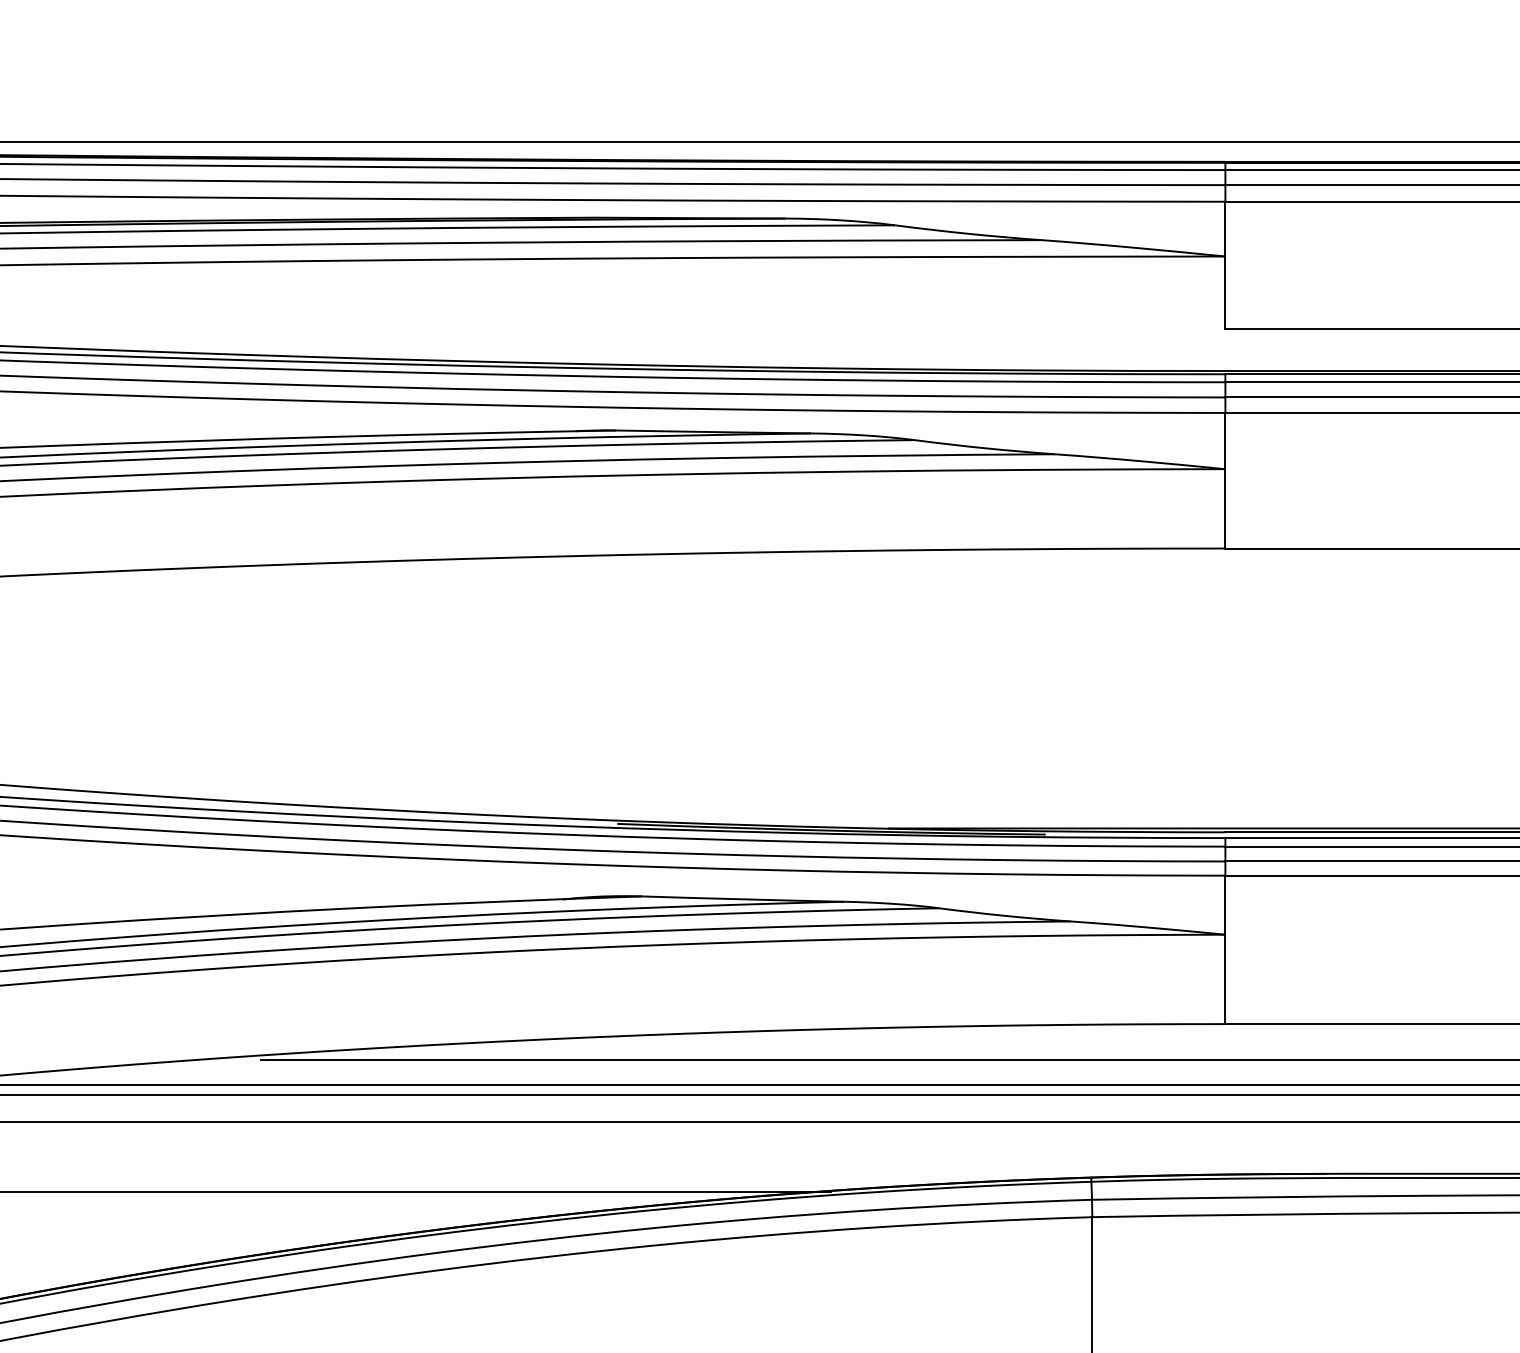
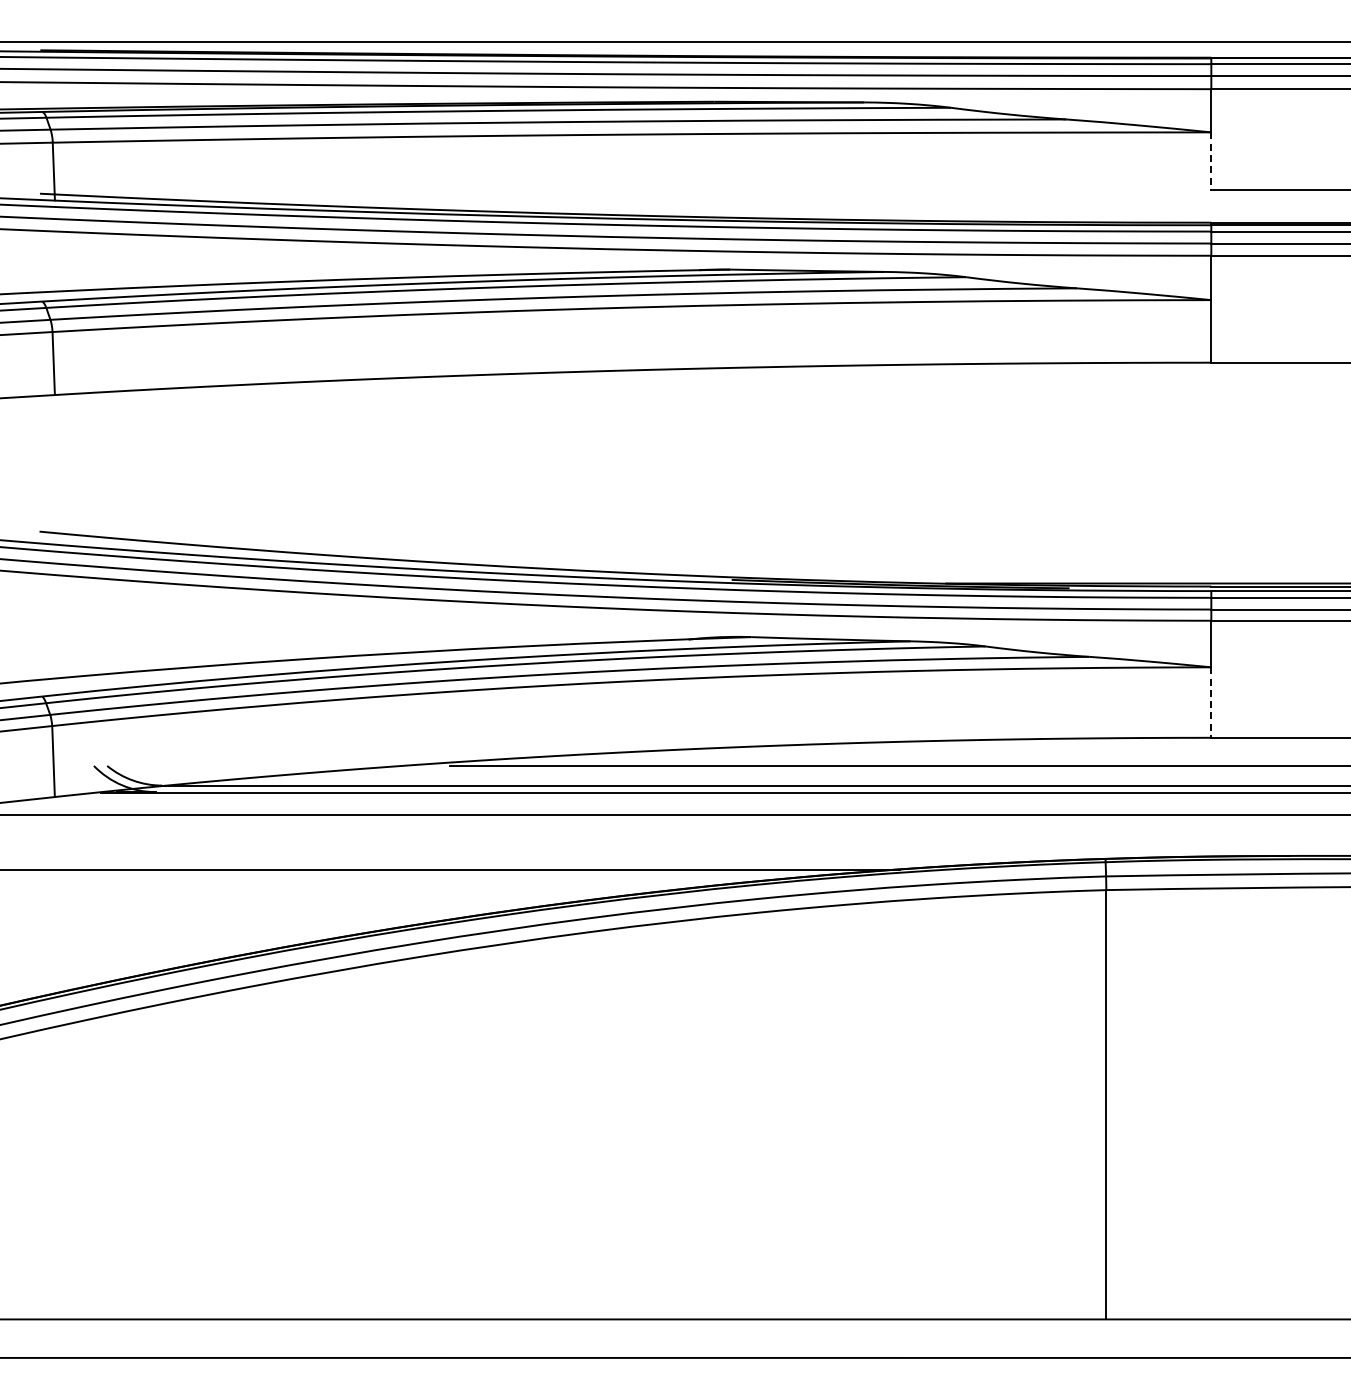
line: (1225, 292) -> (1211, 160), solid -> dashed
line: (1225, 980) -> (1211, 703), solid -> dashed

